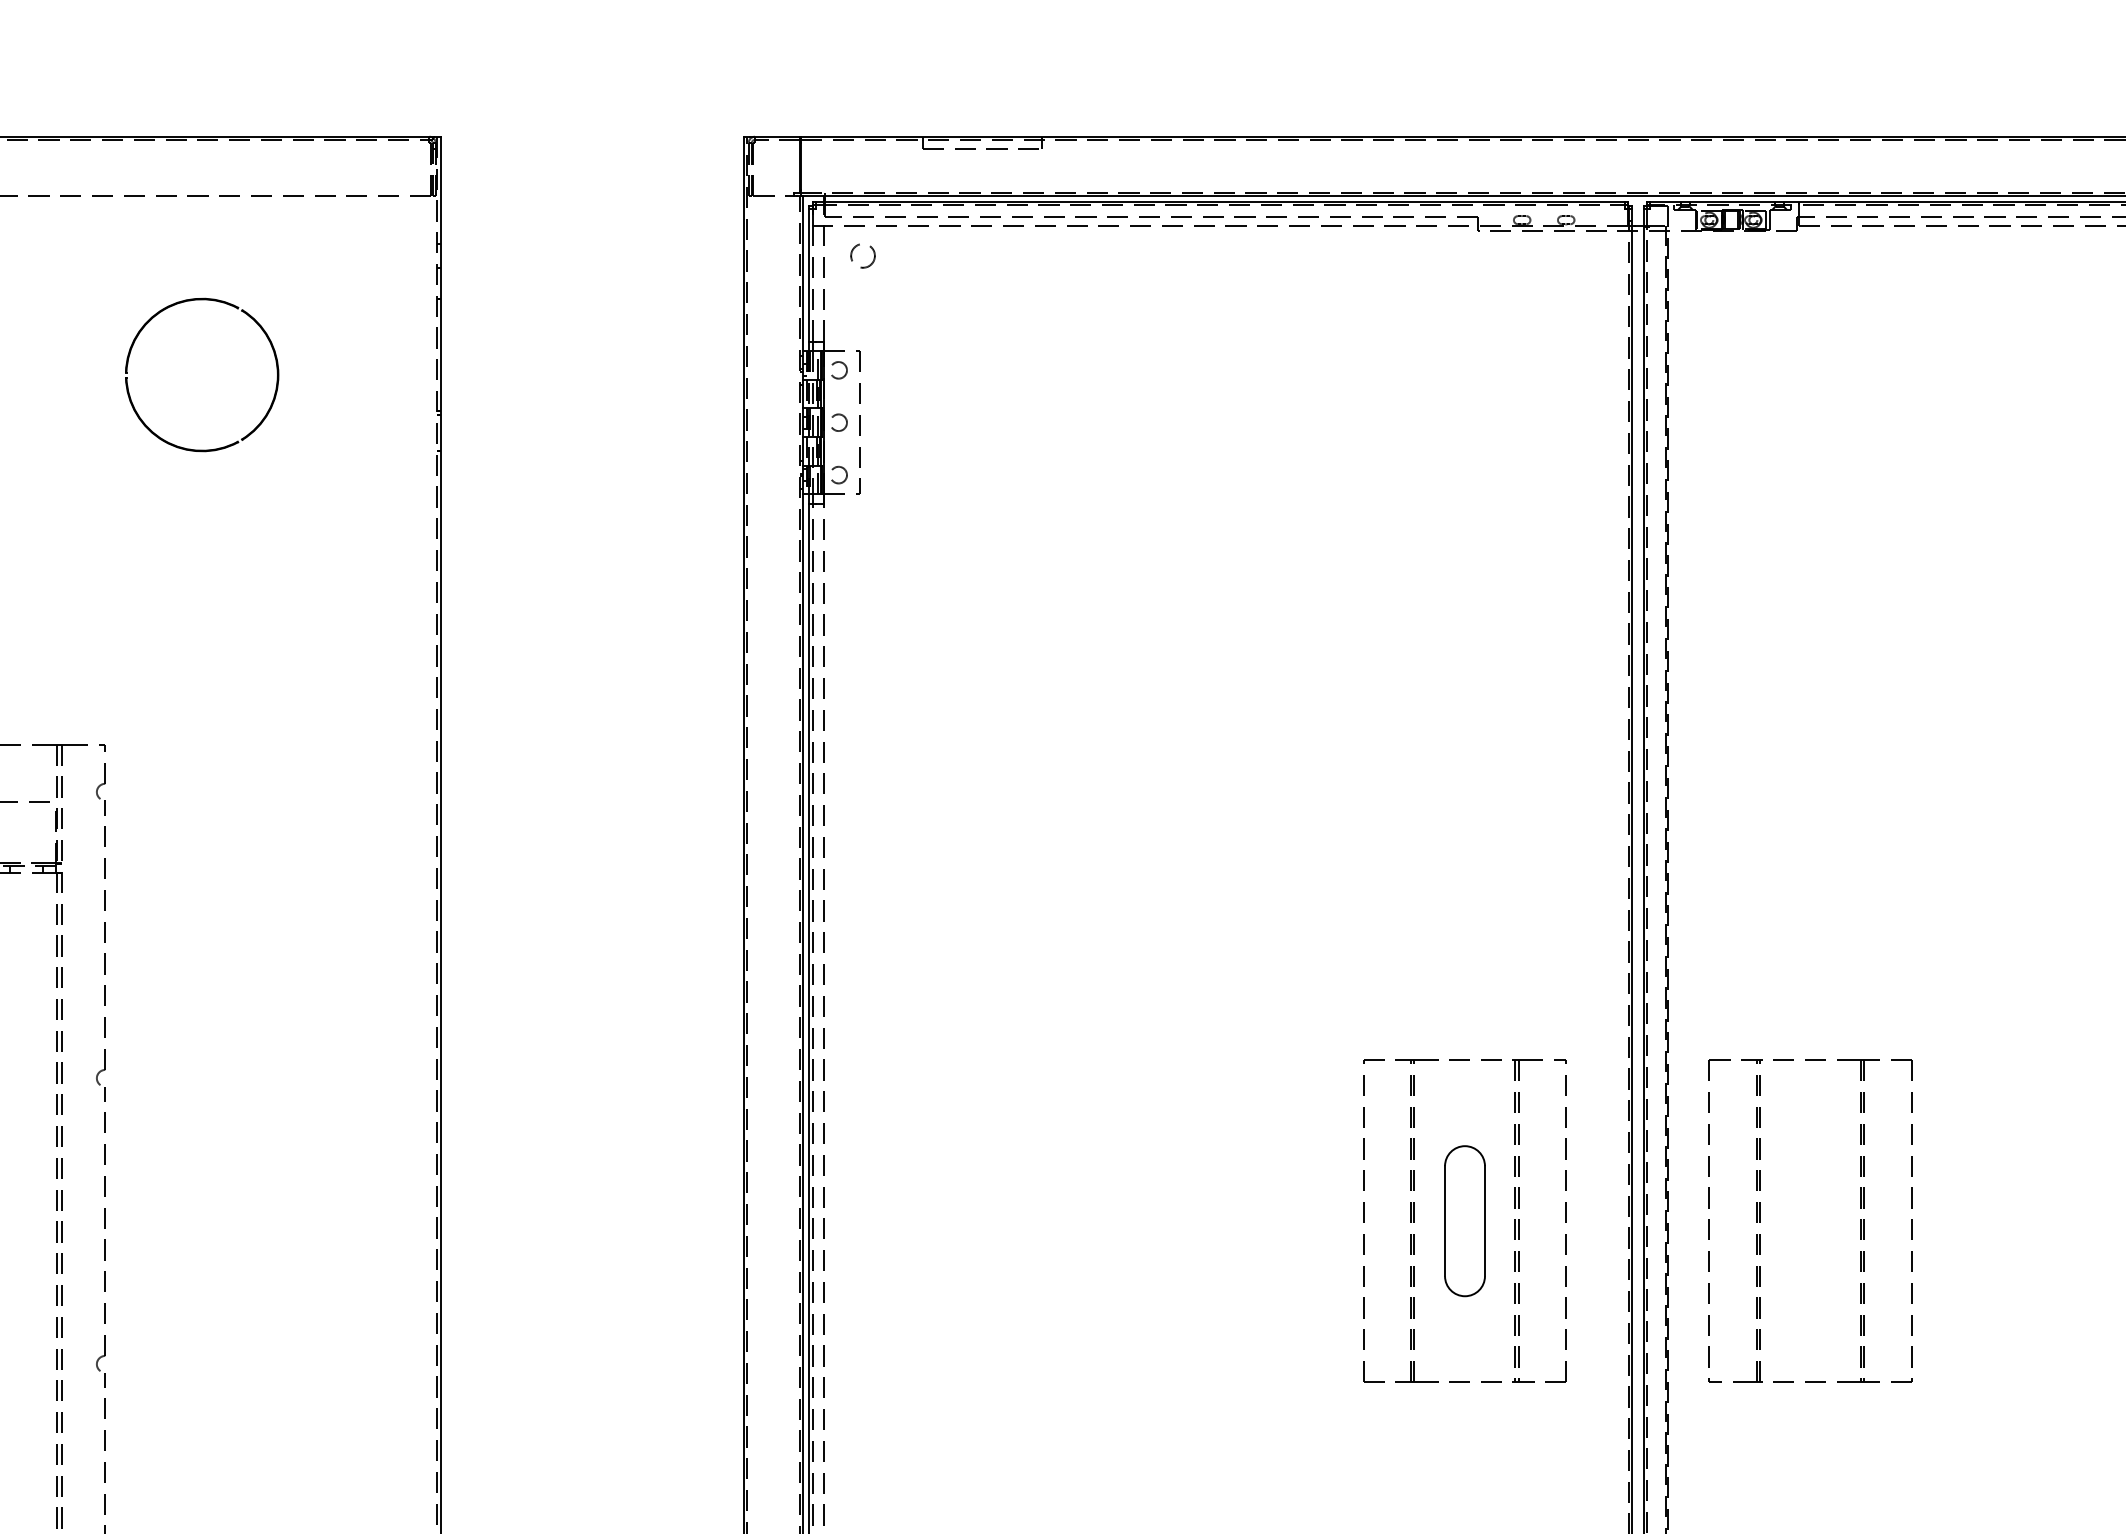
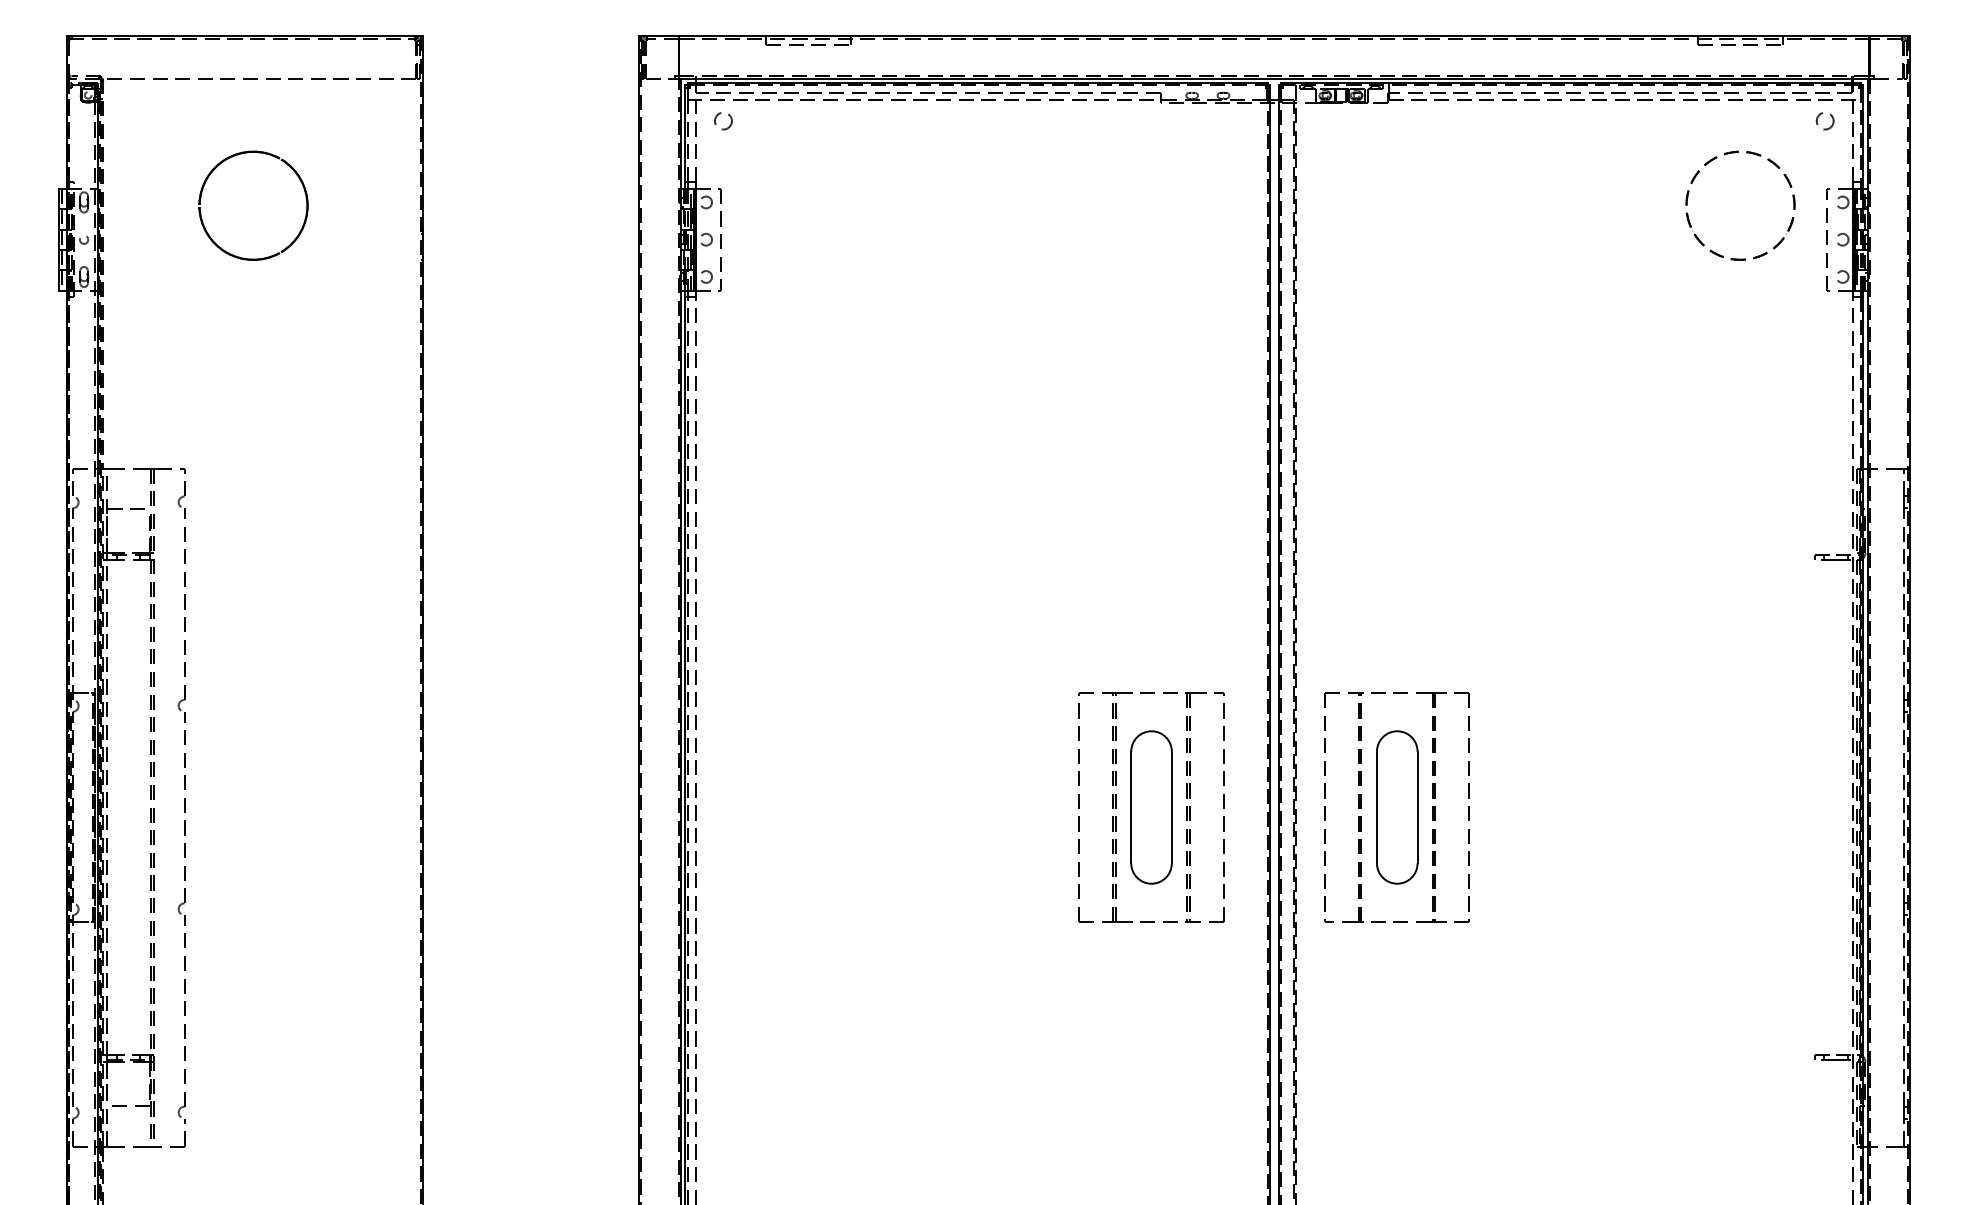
part: (1464, 1221) -> (1151, 807), size x1.43
part: (1810, 1221) -> (1397, 807), added

